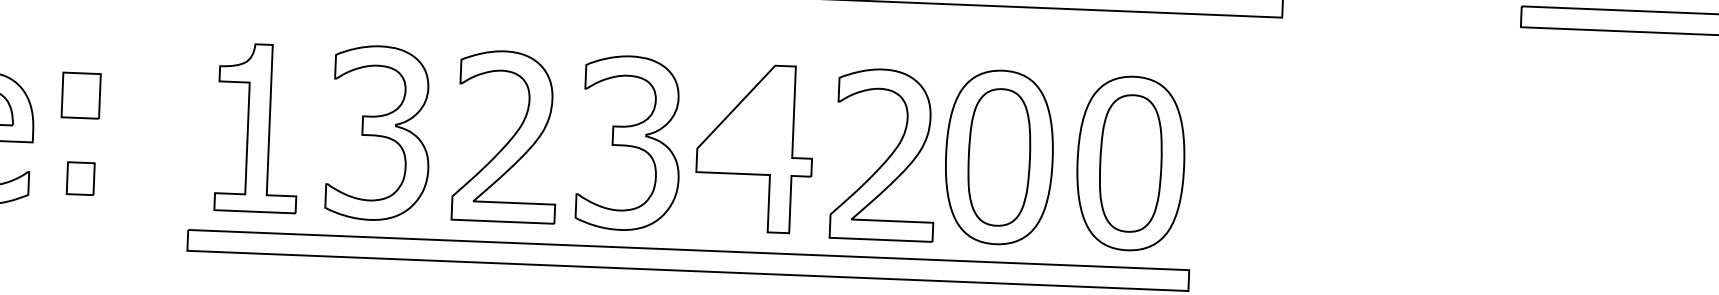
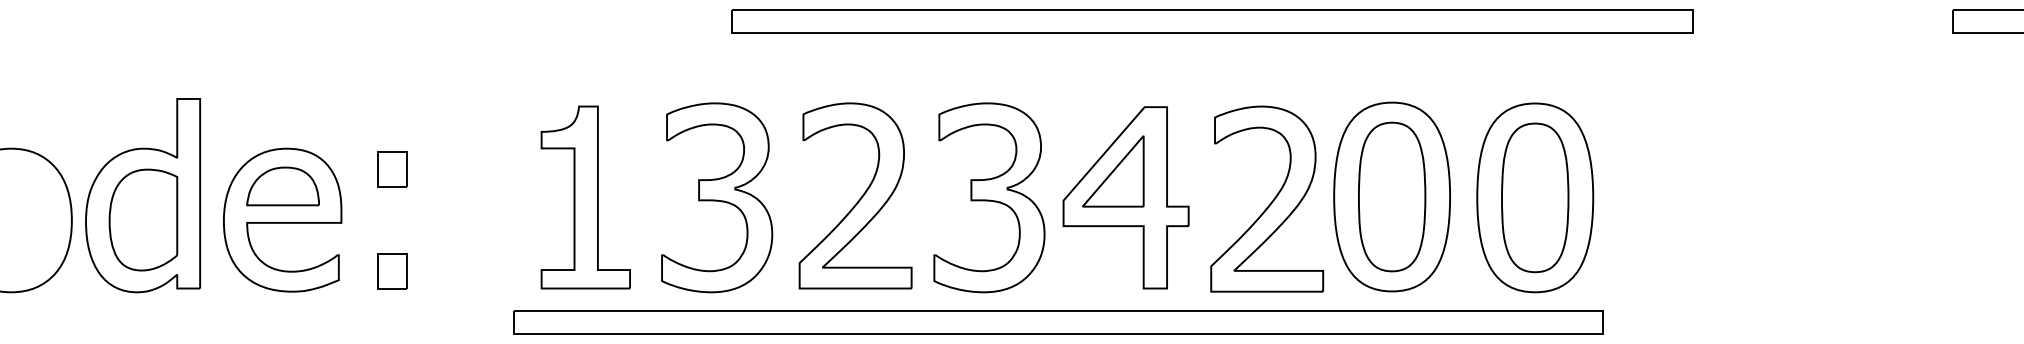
part: (81, 95) -> (392, 169), size x0.71
part: (744, 123) -> (1113, 171), added
part: (81, 179) -> (392, 271), moved

